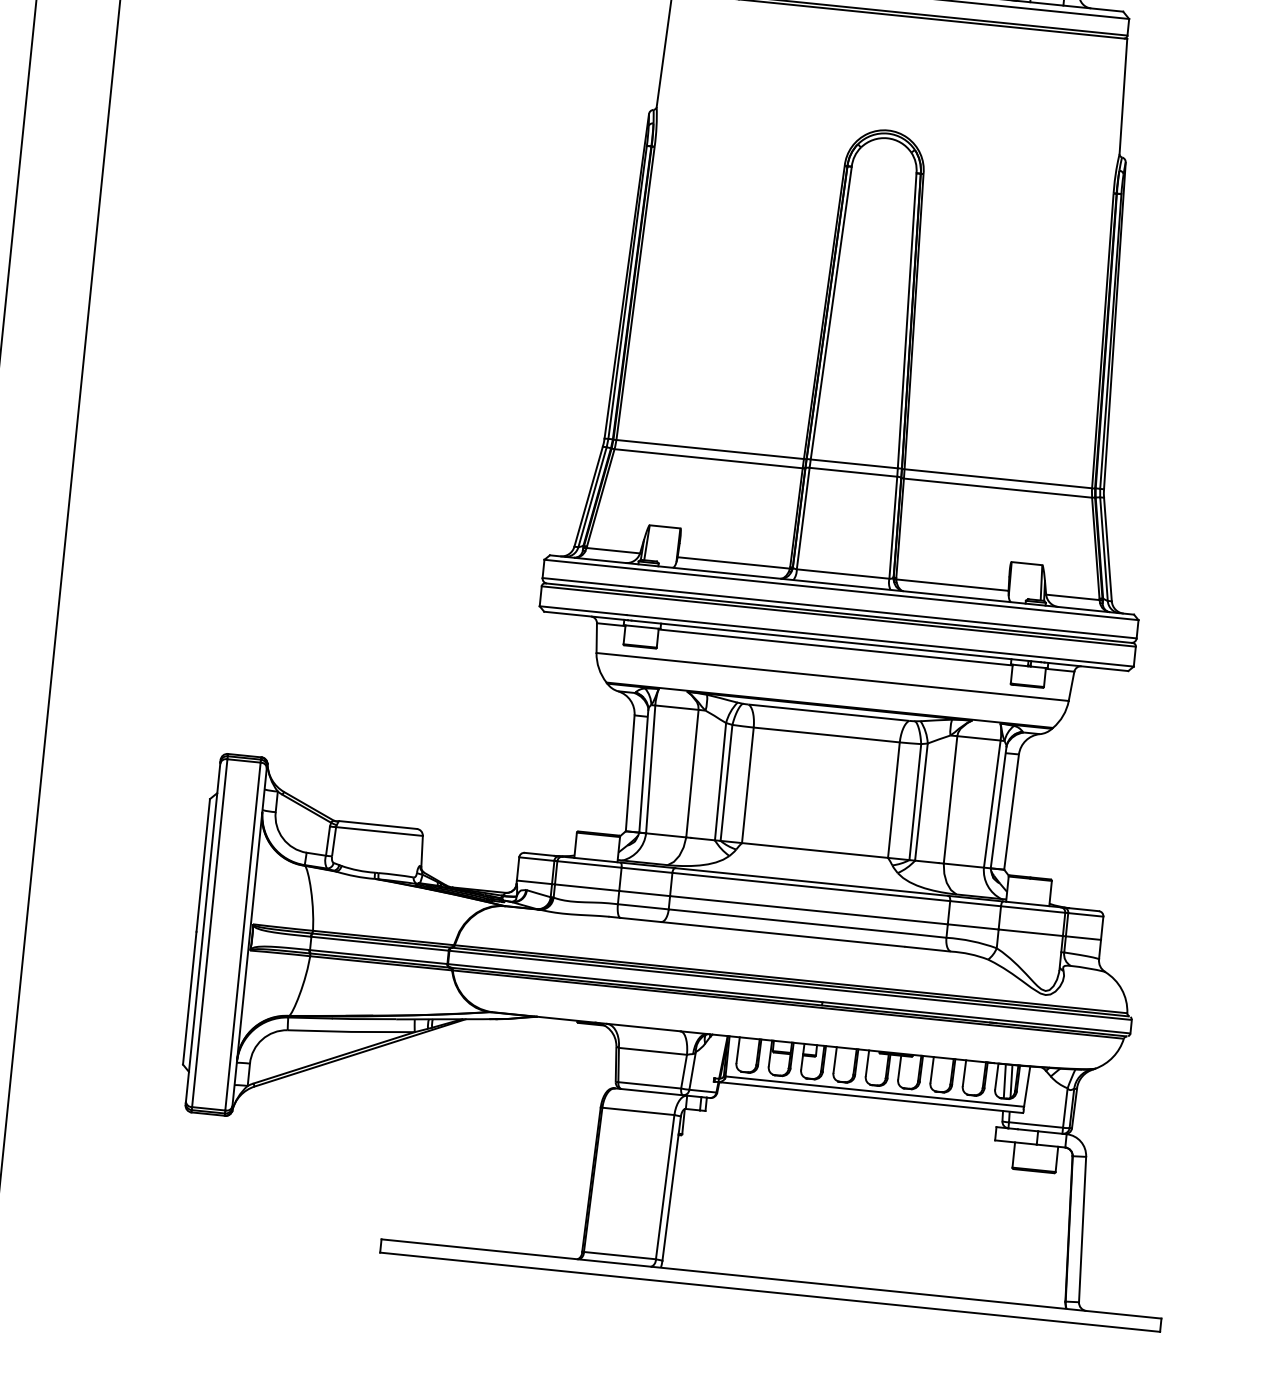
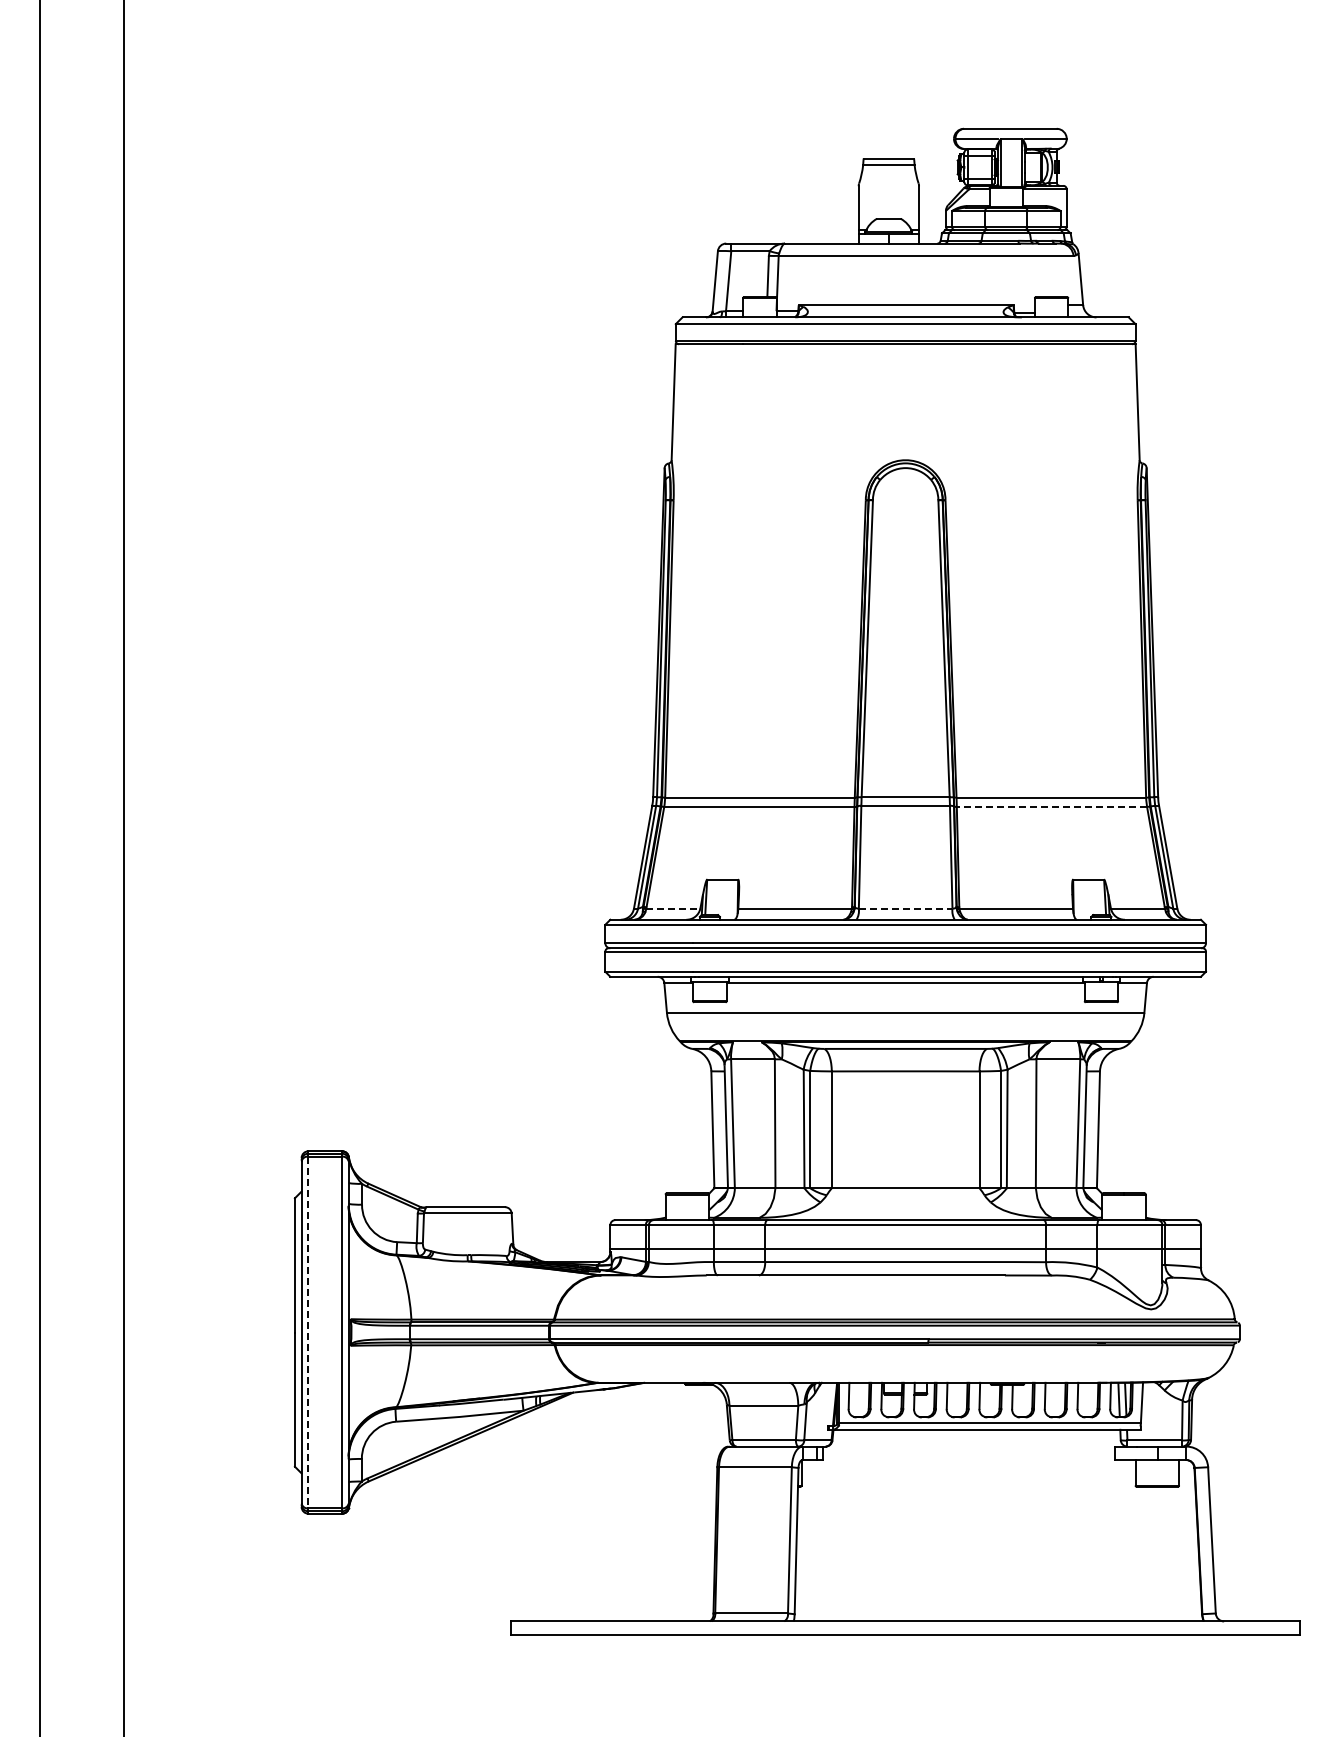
line: (997, 487) -> (1051, 806), solid -> dashed
line: (613, 550) -> (673, 908), solid -> dashed
line: (842, 573) -> (905, 908), solid -> dashed
line: (209, 933) -> (308, 1332), solid -> dashed

